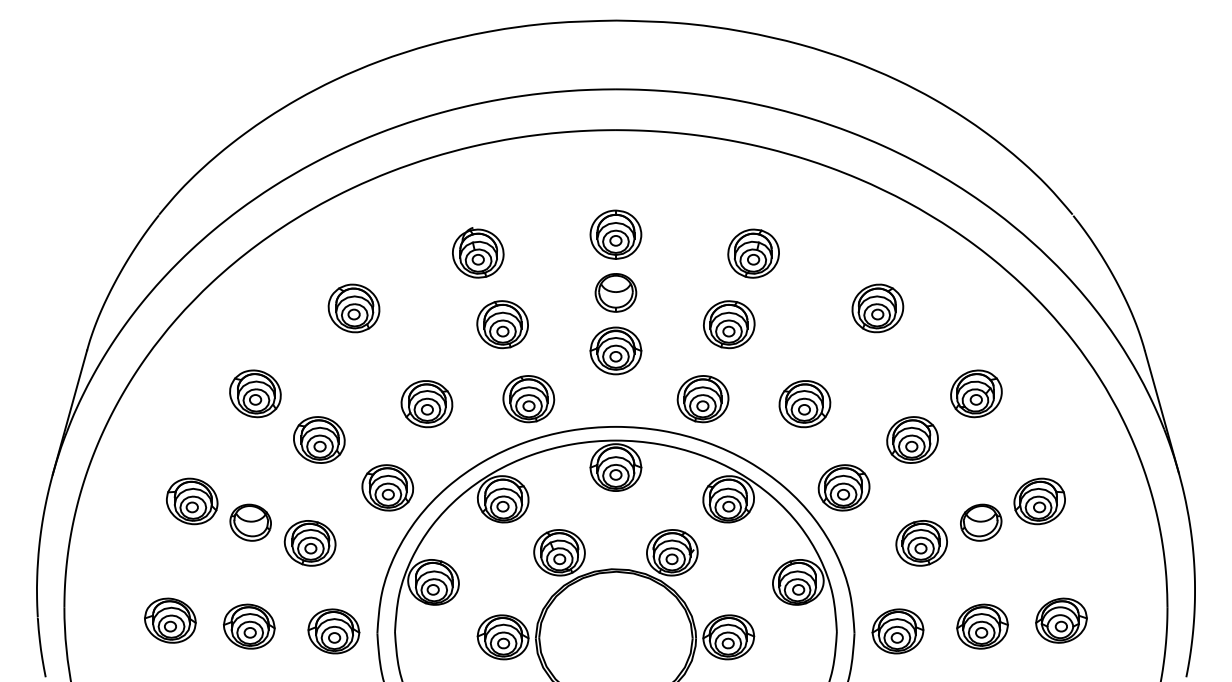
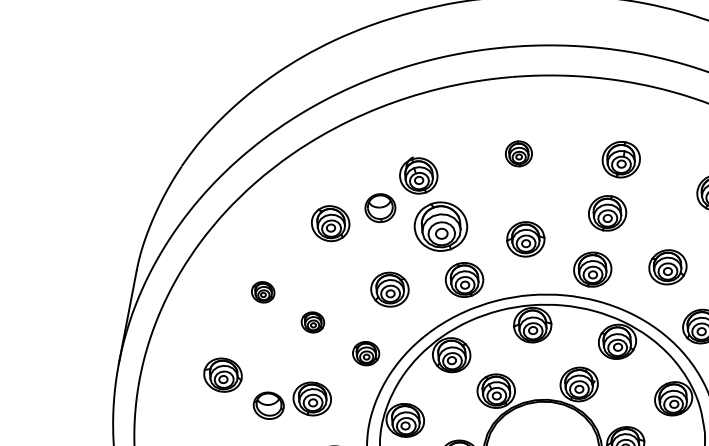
part: (615, 234) -> (518, 153), size x0.7
part: (615, 292) -> (380, 207), moved
part: (502, 324) -> (440, 226), size x1.4
part: (255, 393) -> (263, 292), size x0.6
part: (319, 439) -> (312, 322), size x0.6
part: (387, 487) -> (365, 353), size x0.7
part: (250, 522) -> (268, 405), moved

